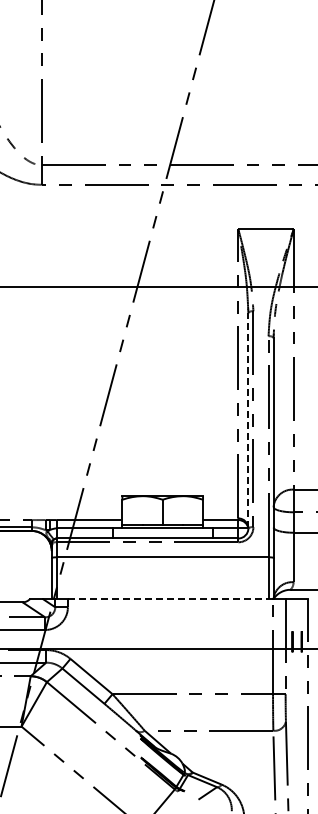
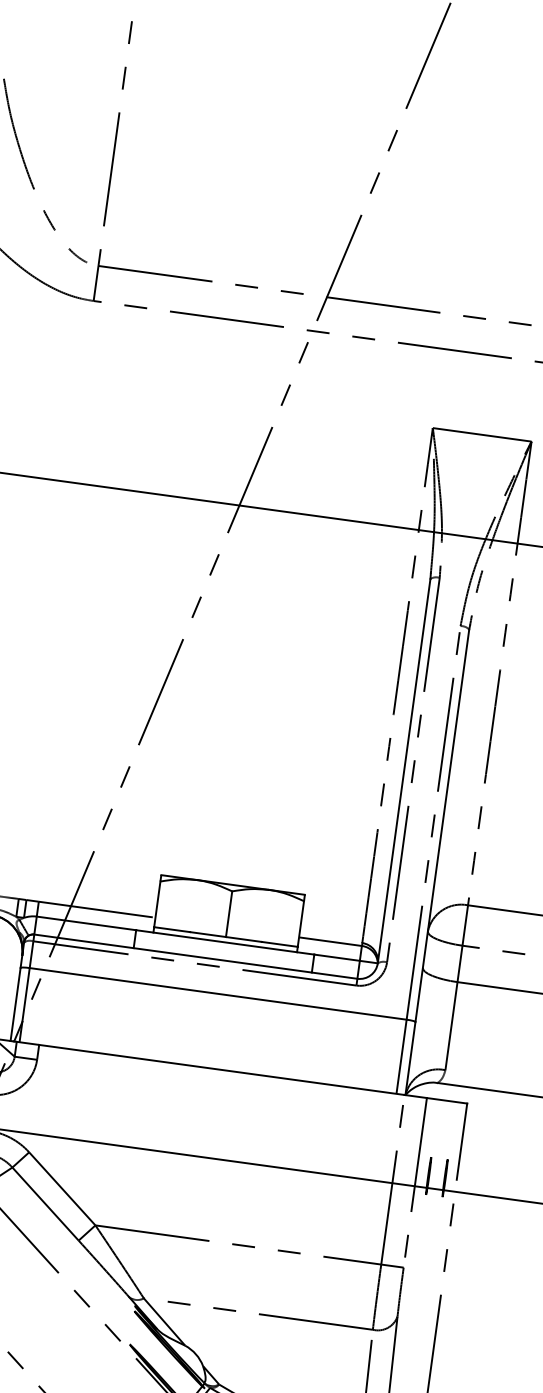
line: (248, 420) -> (404, 771), dashed -> solid
line: (170, 598) -> (221, 1069), dashed -> solid

